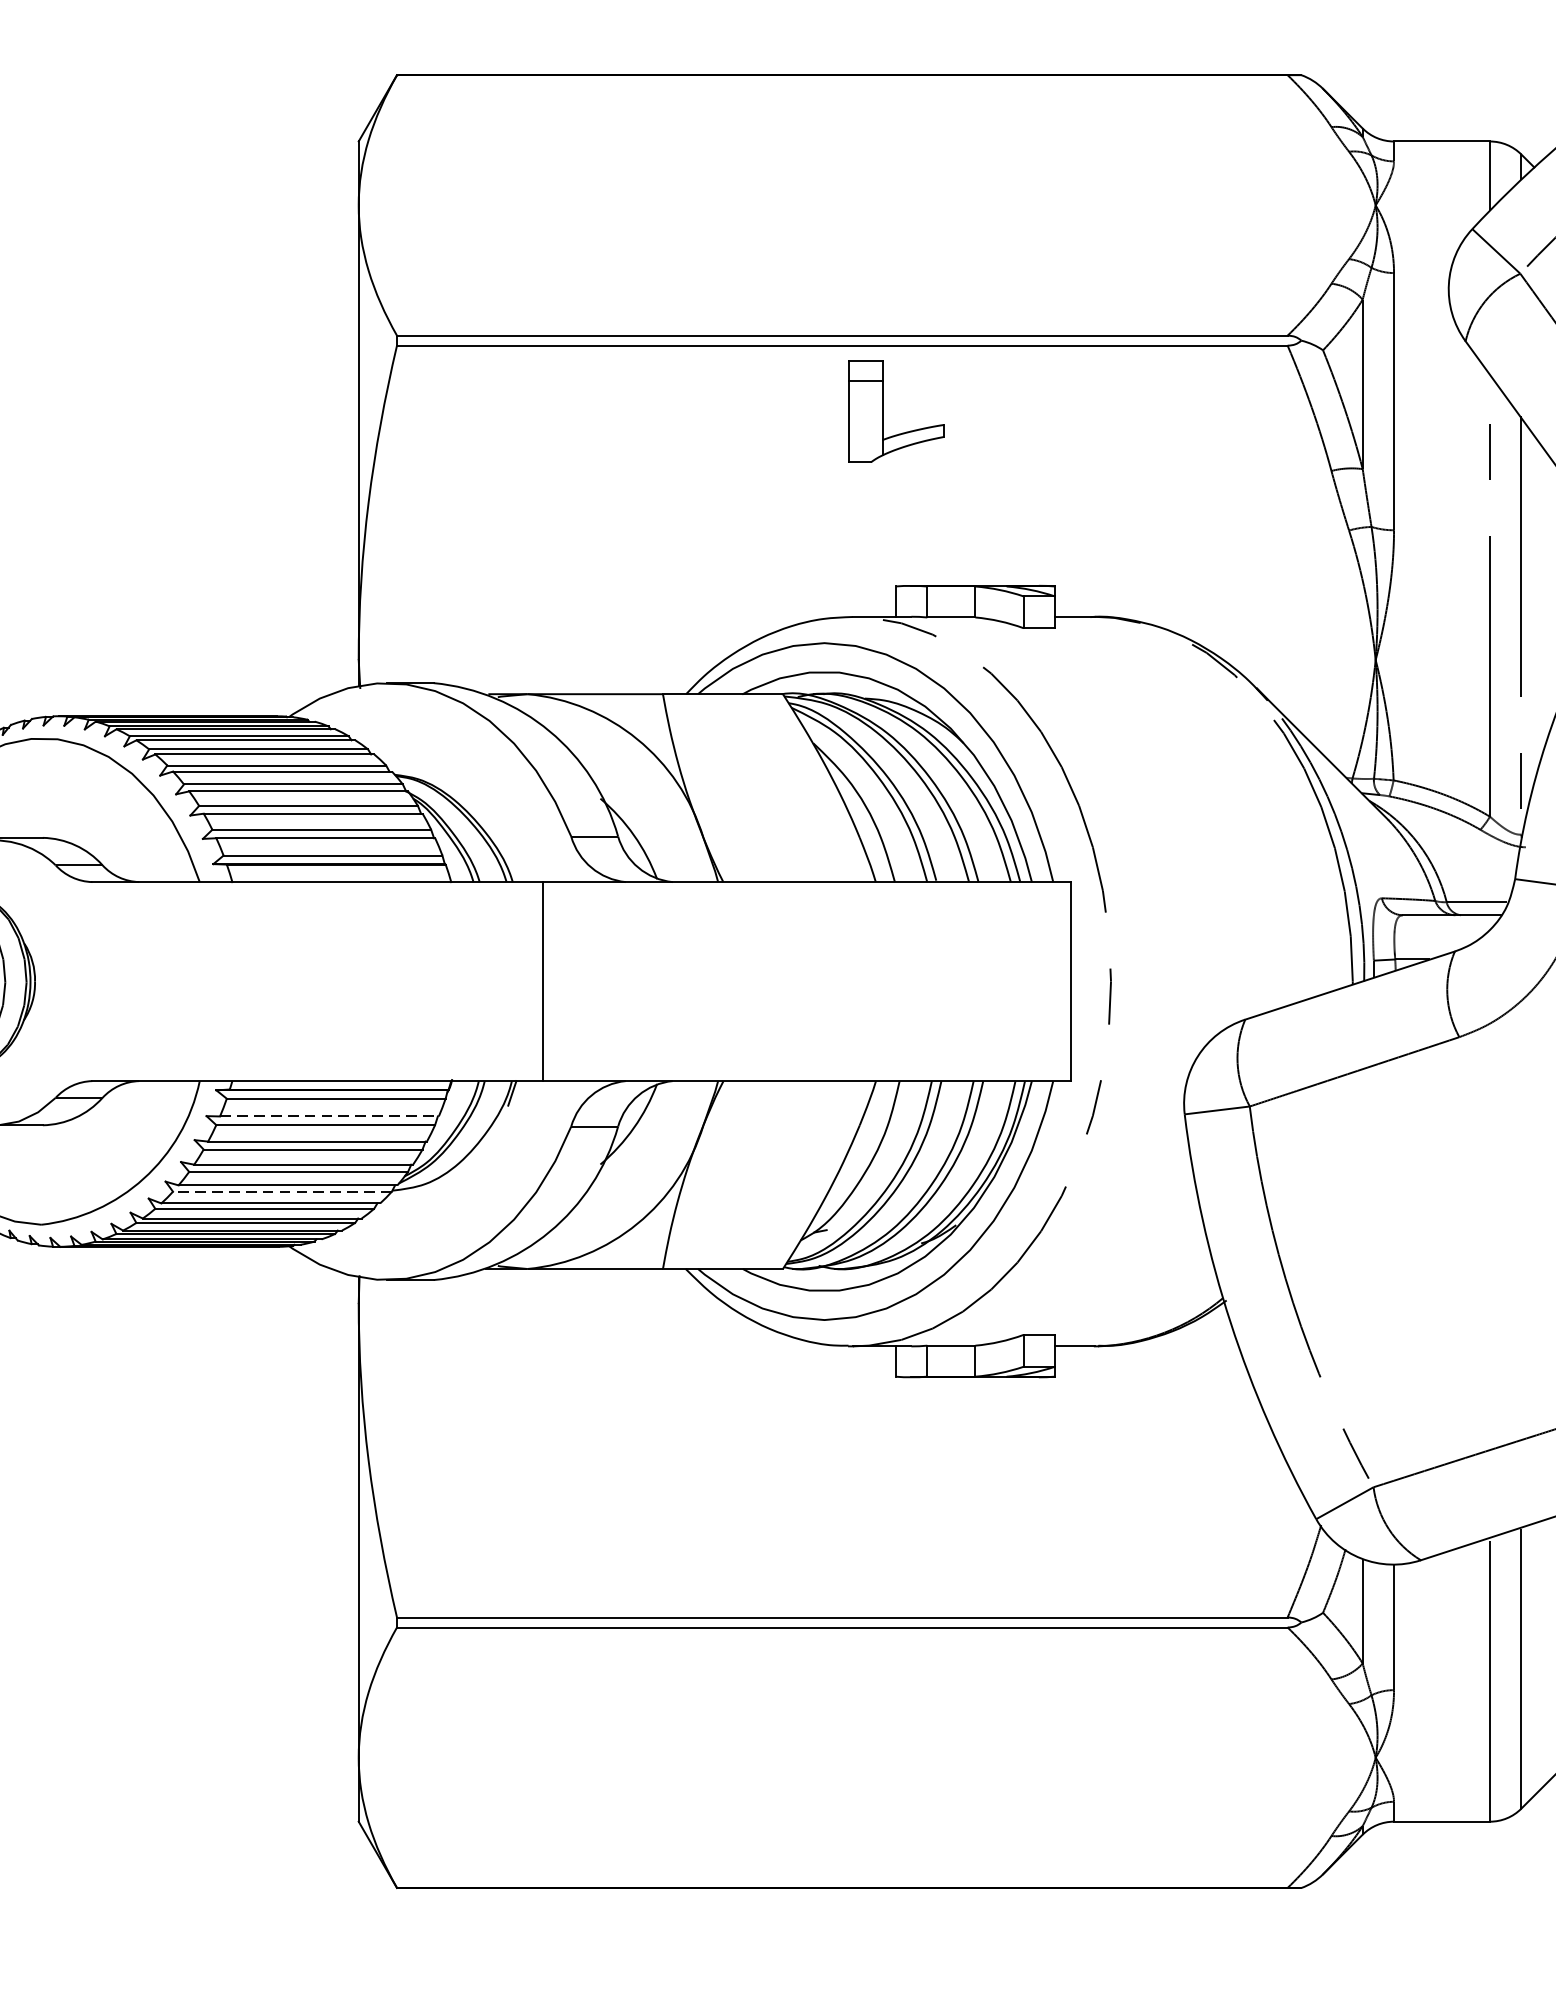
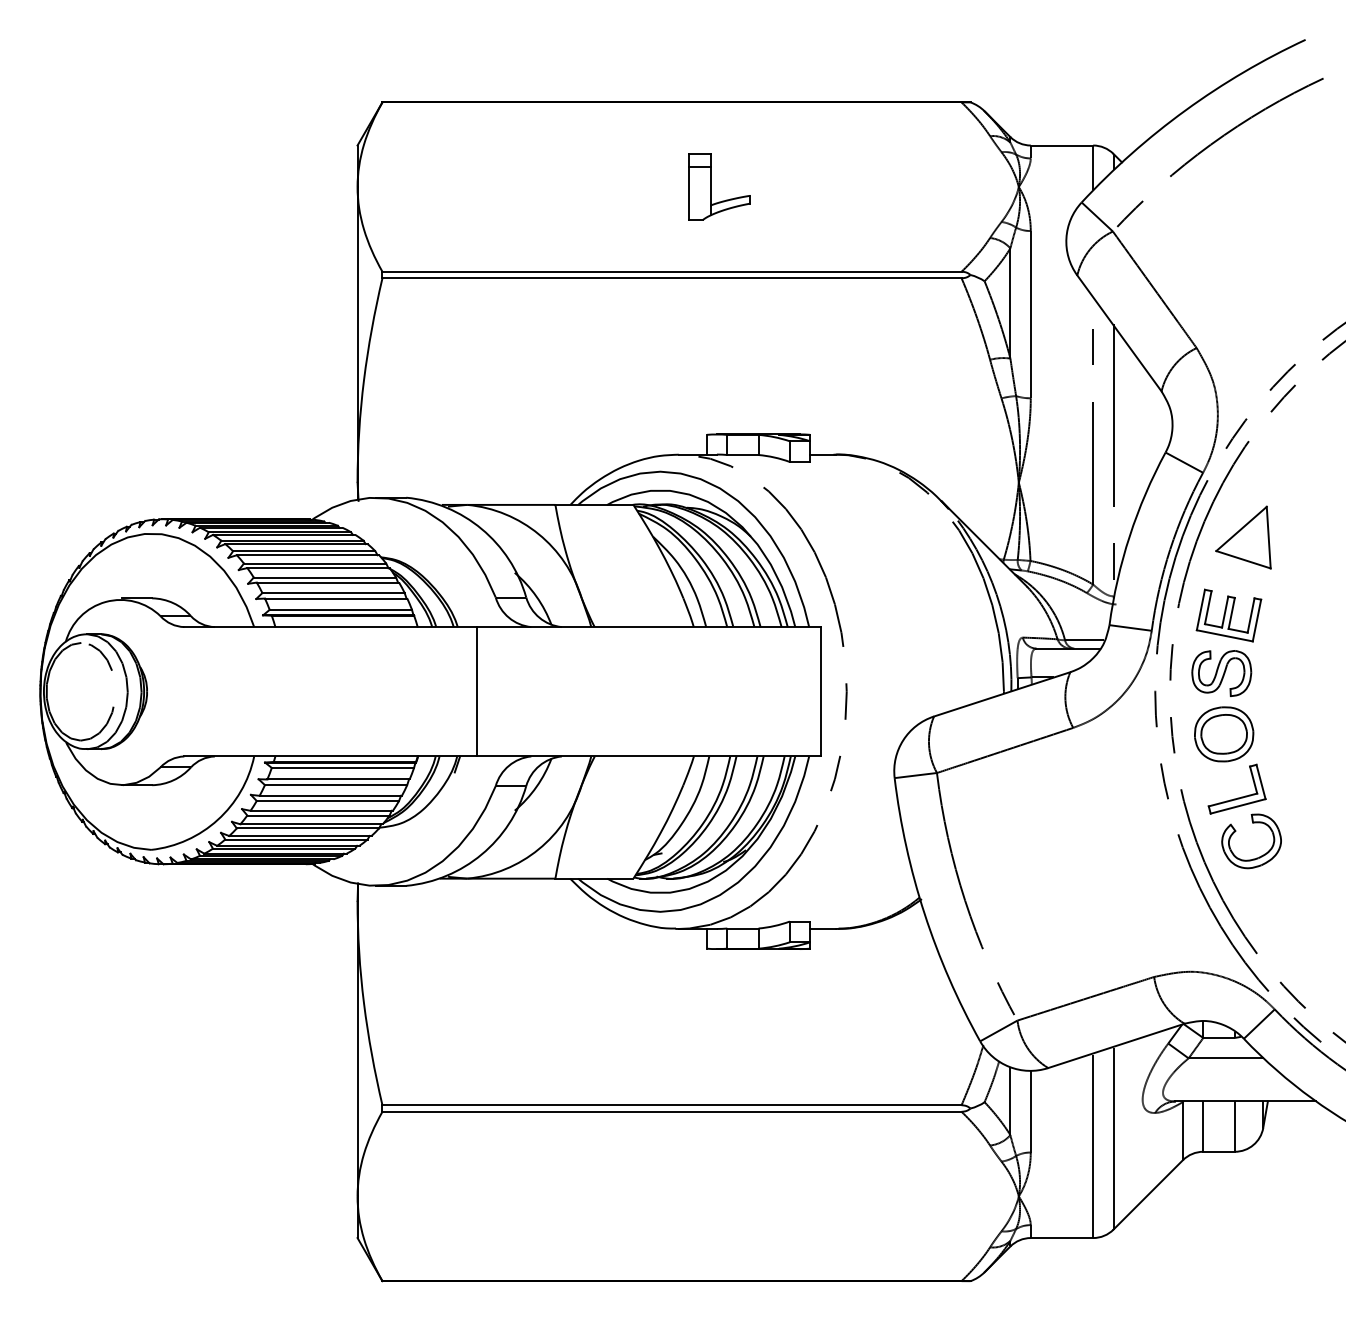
part: (884, 410) -> (711, 186), moved
line: (330, 1116) -> (339, 779), dashed -> solid
line: (281, 1191) -> (307, 828), dashed -> solid

